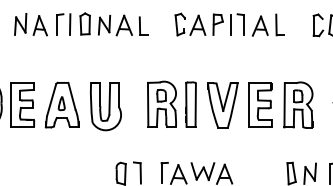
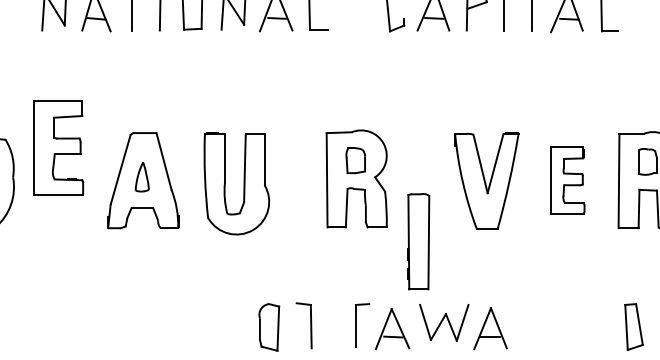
part: (22, 104) -> (58, 147), moved
part: (190, 104) -> (417, 241), moved
part: (260, 104) -> (567, 179), size x0.7

